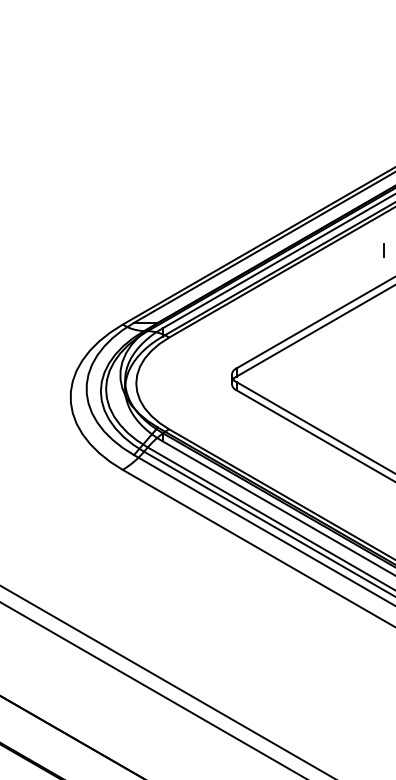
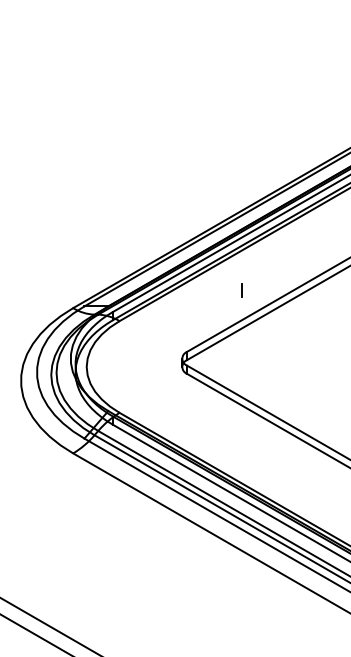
line: (383, 250) -> (240, 290), moved

